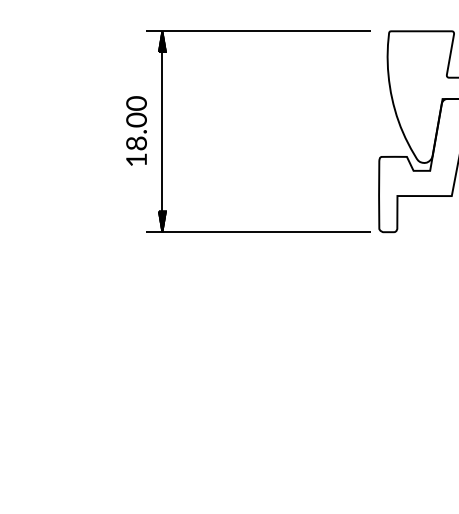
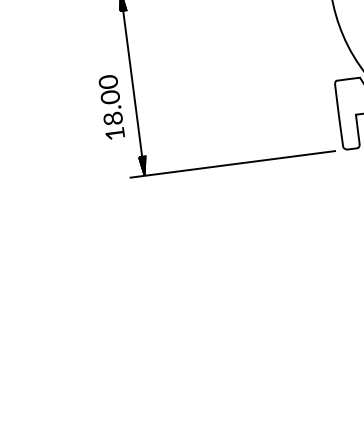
text: (136, 130) -> (111, 106), moved

